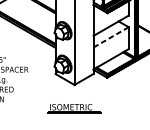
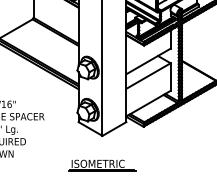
line: (111, 37) -> (148, 76), dashed -> solid

